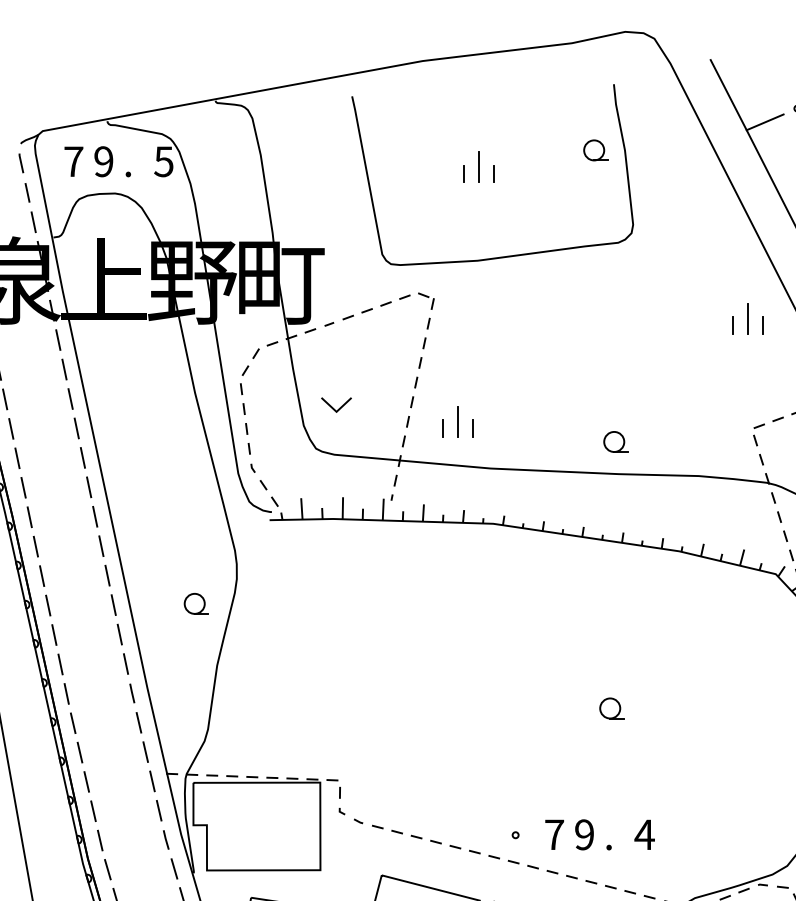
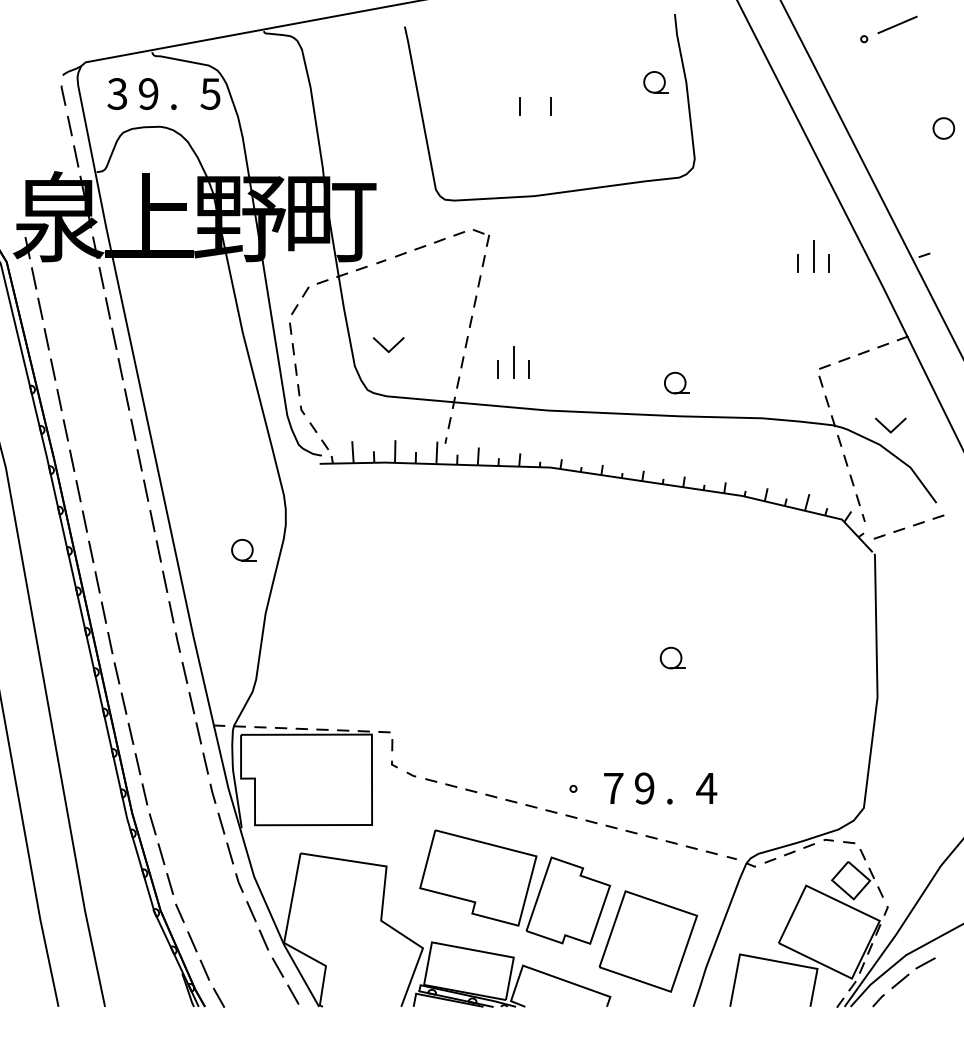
line: (764, 122) -> (830, 53), removed
text: (73, 161) -> (117, 93), 7 -> 3
line: (478, 167) -> (535, 99), removed

